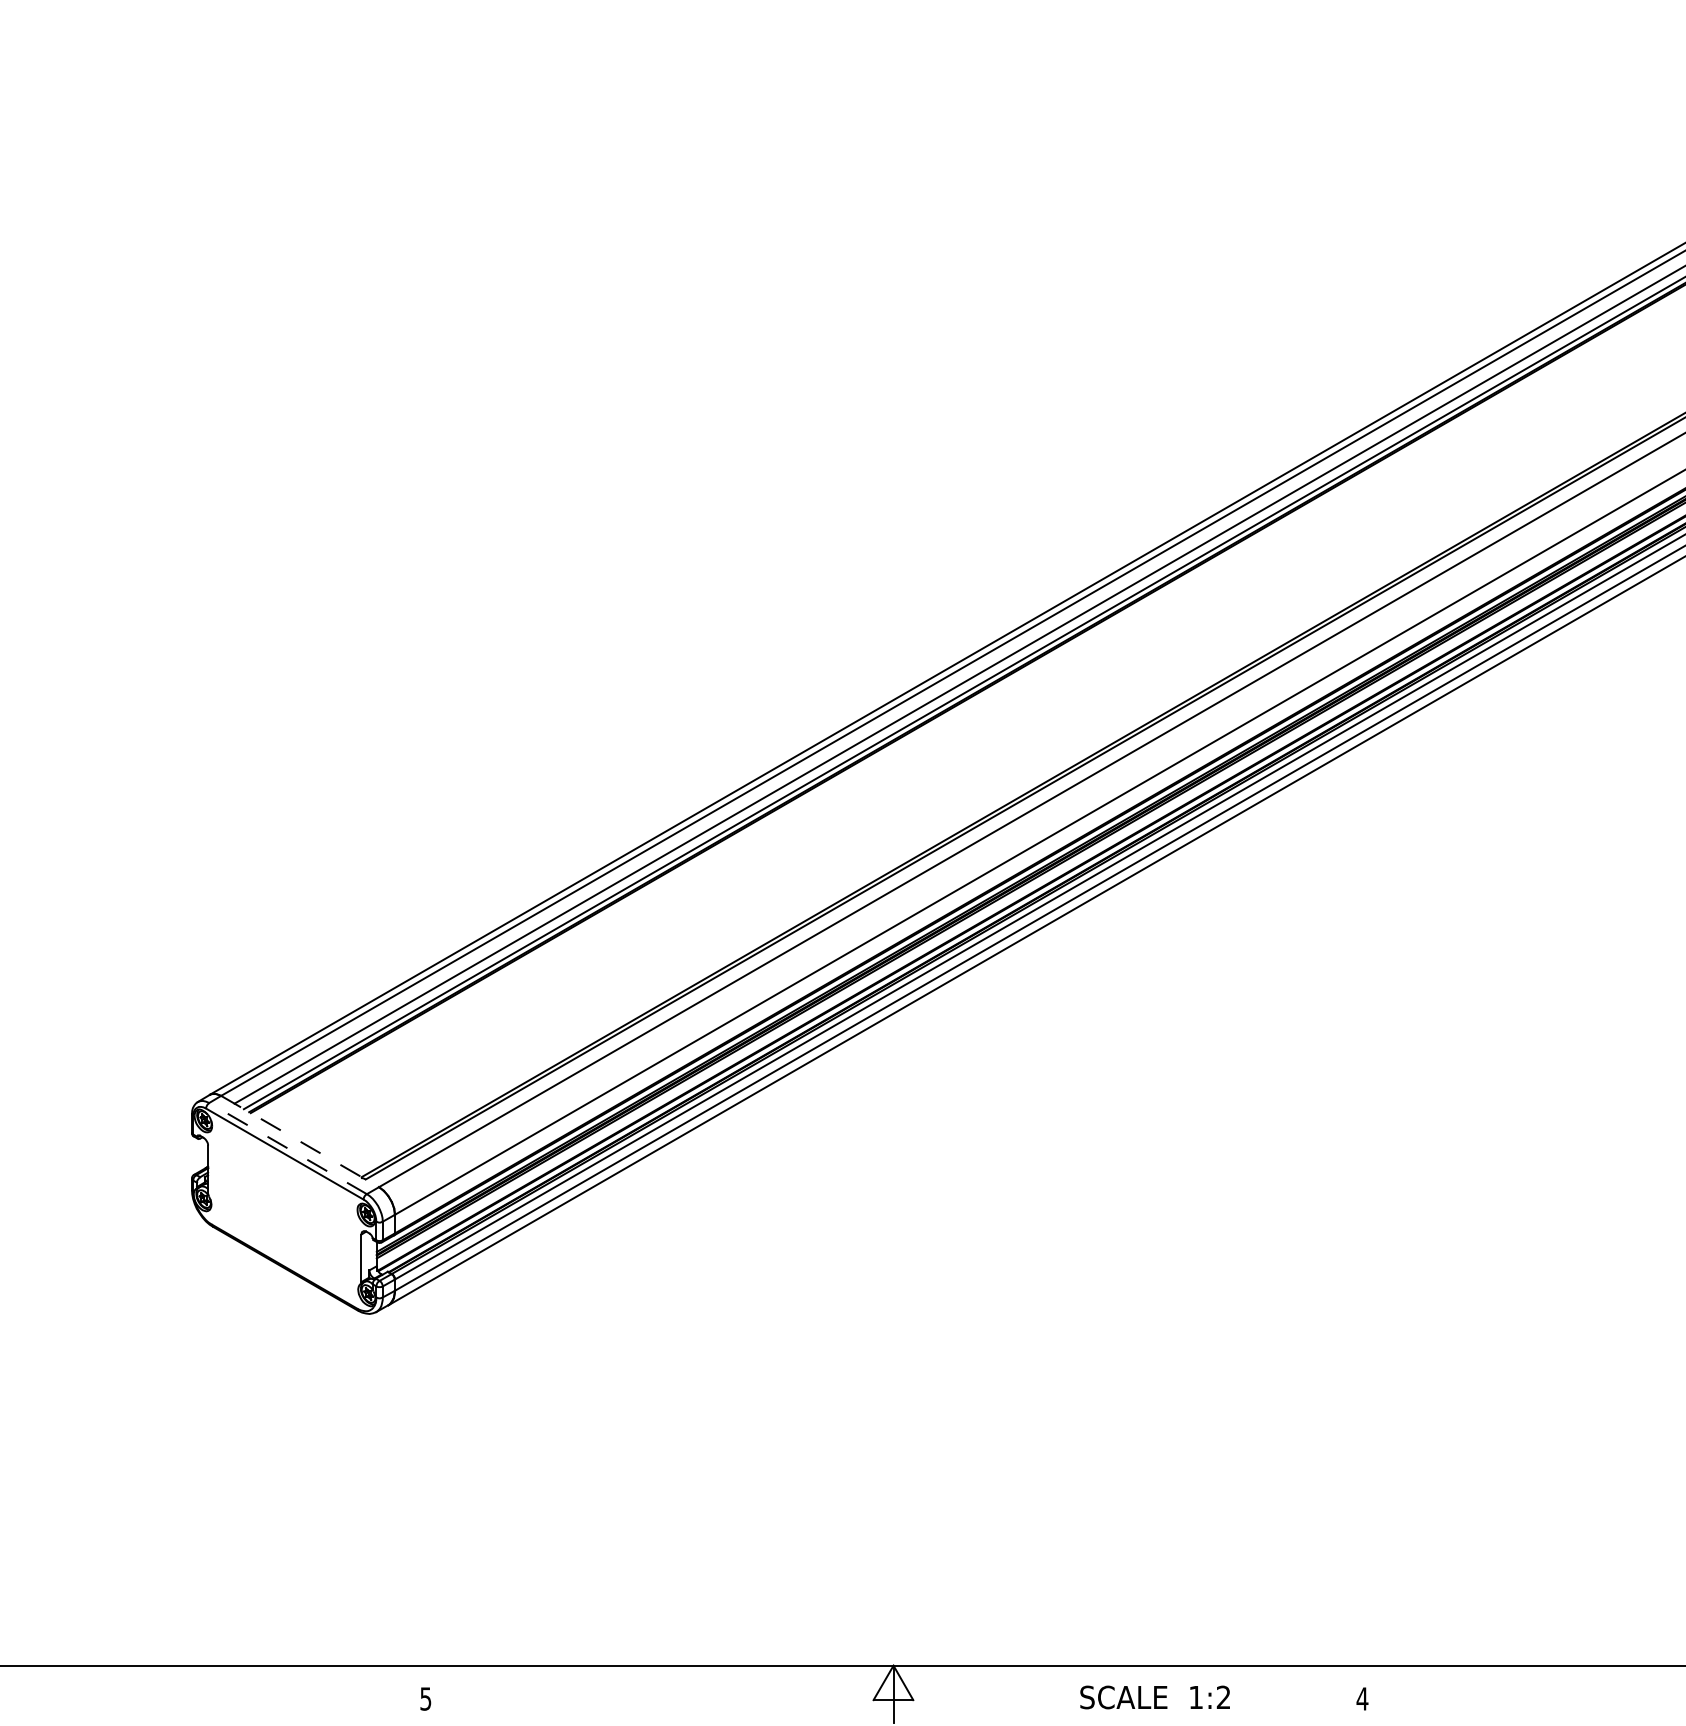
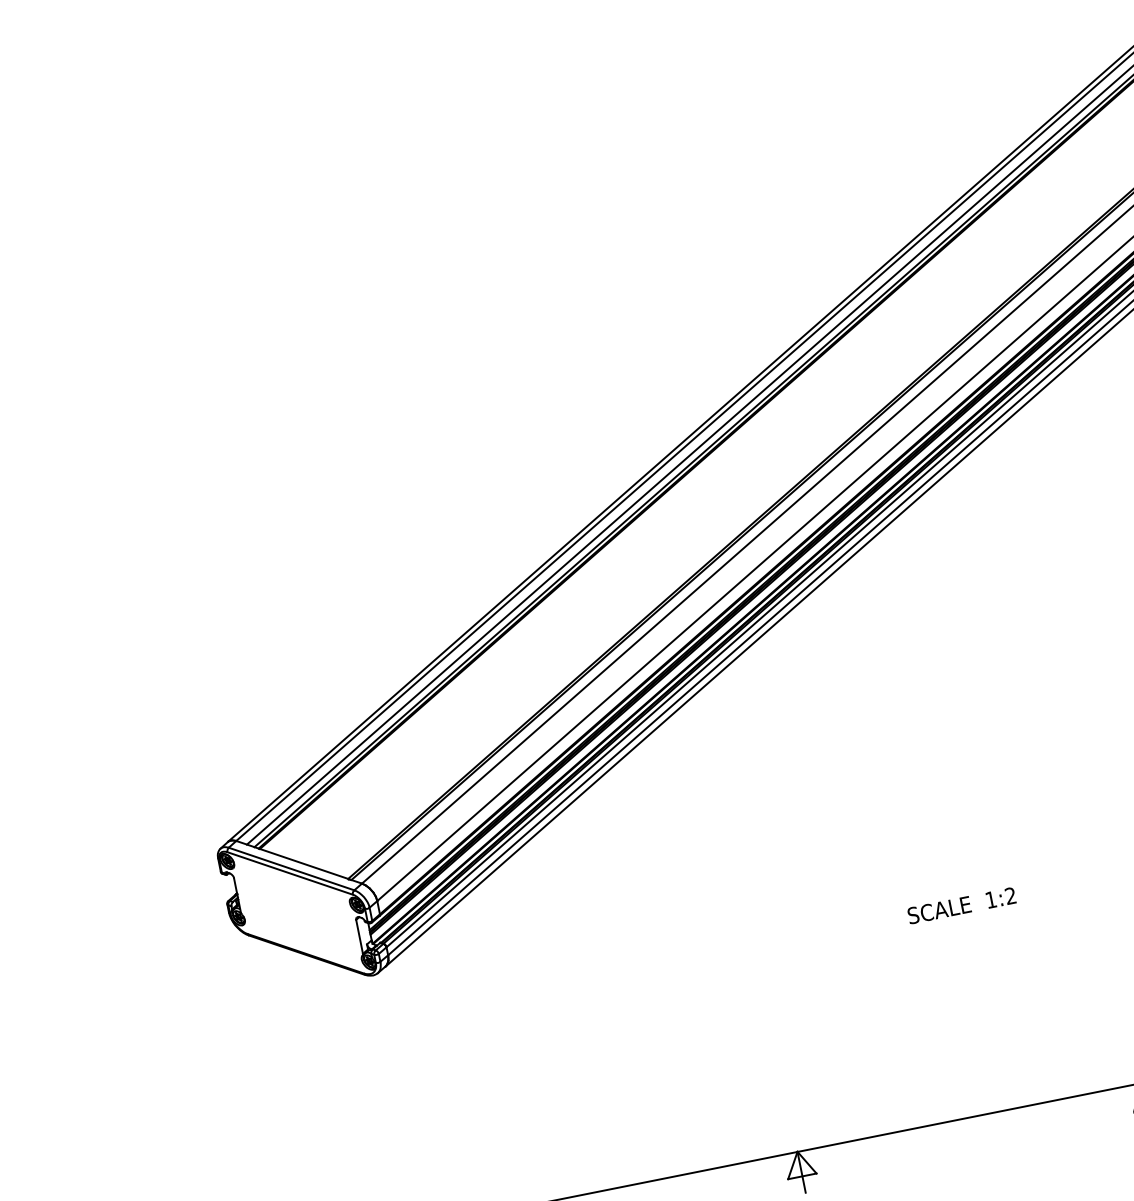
line: (300, 1141) -> (299, 862), dashed -> solid
line: (287, 1148) -> (291, 869), dashed -> solid
text: (1154, 1697) -> (961, 905), moved

